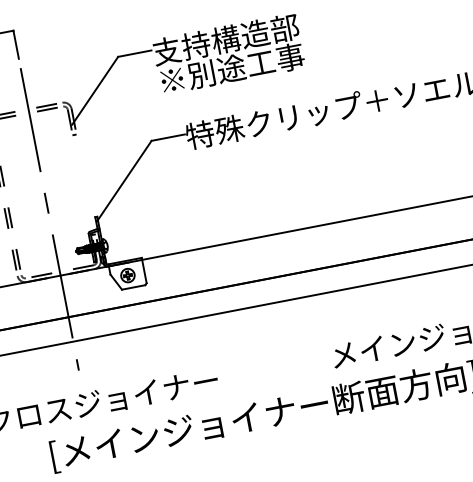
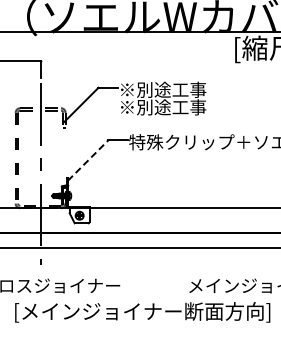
text: (225, 39) -> (162, 89), 支持構造部 -> ※別途工事
line: (124, 180) -> (88, 160), solid -> dashed

